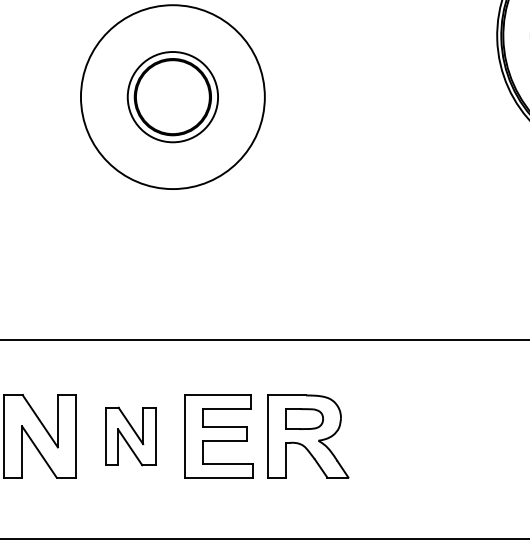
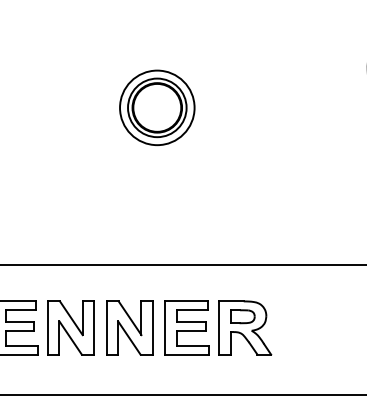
circle: (173, 96) -> (157, 107), size x0.62
part: (130, 435) -> (129, 327), size x1.43

